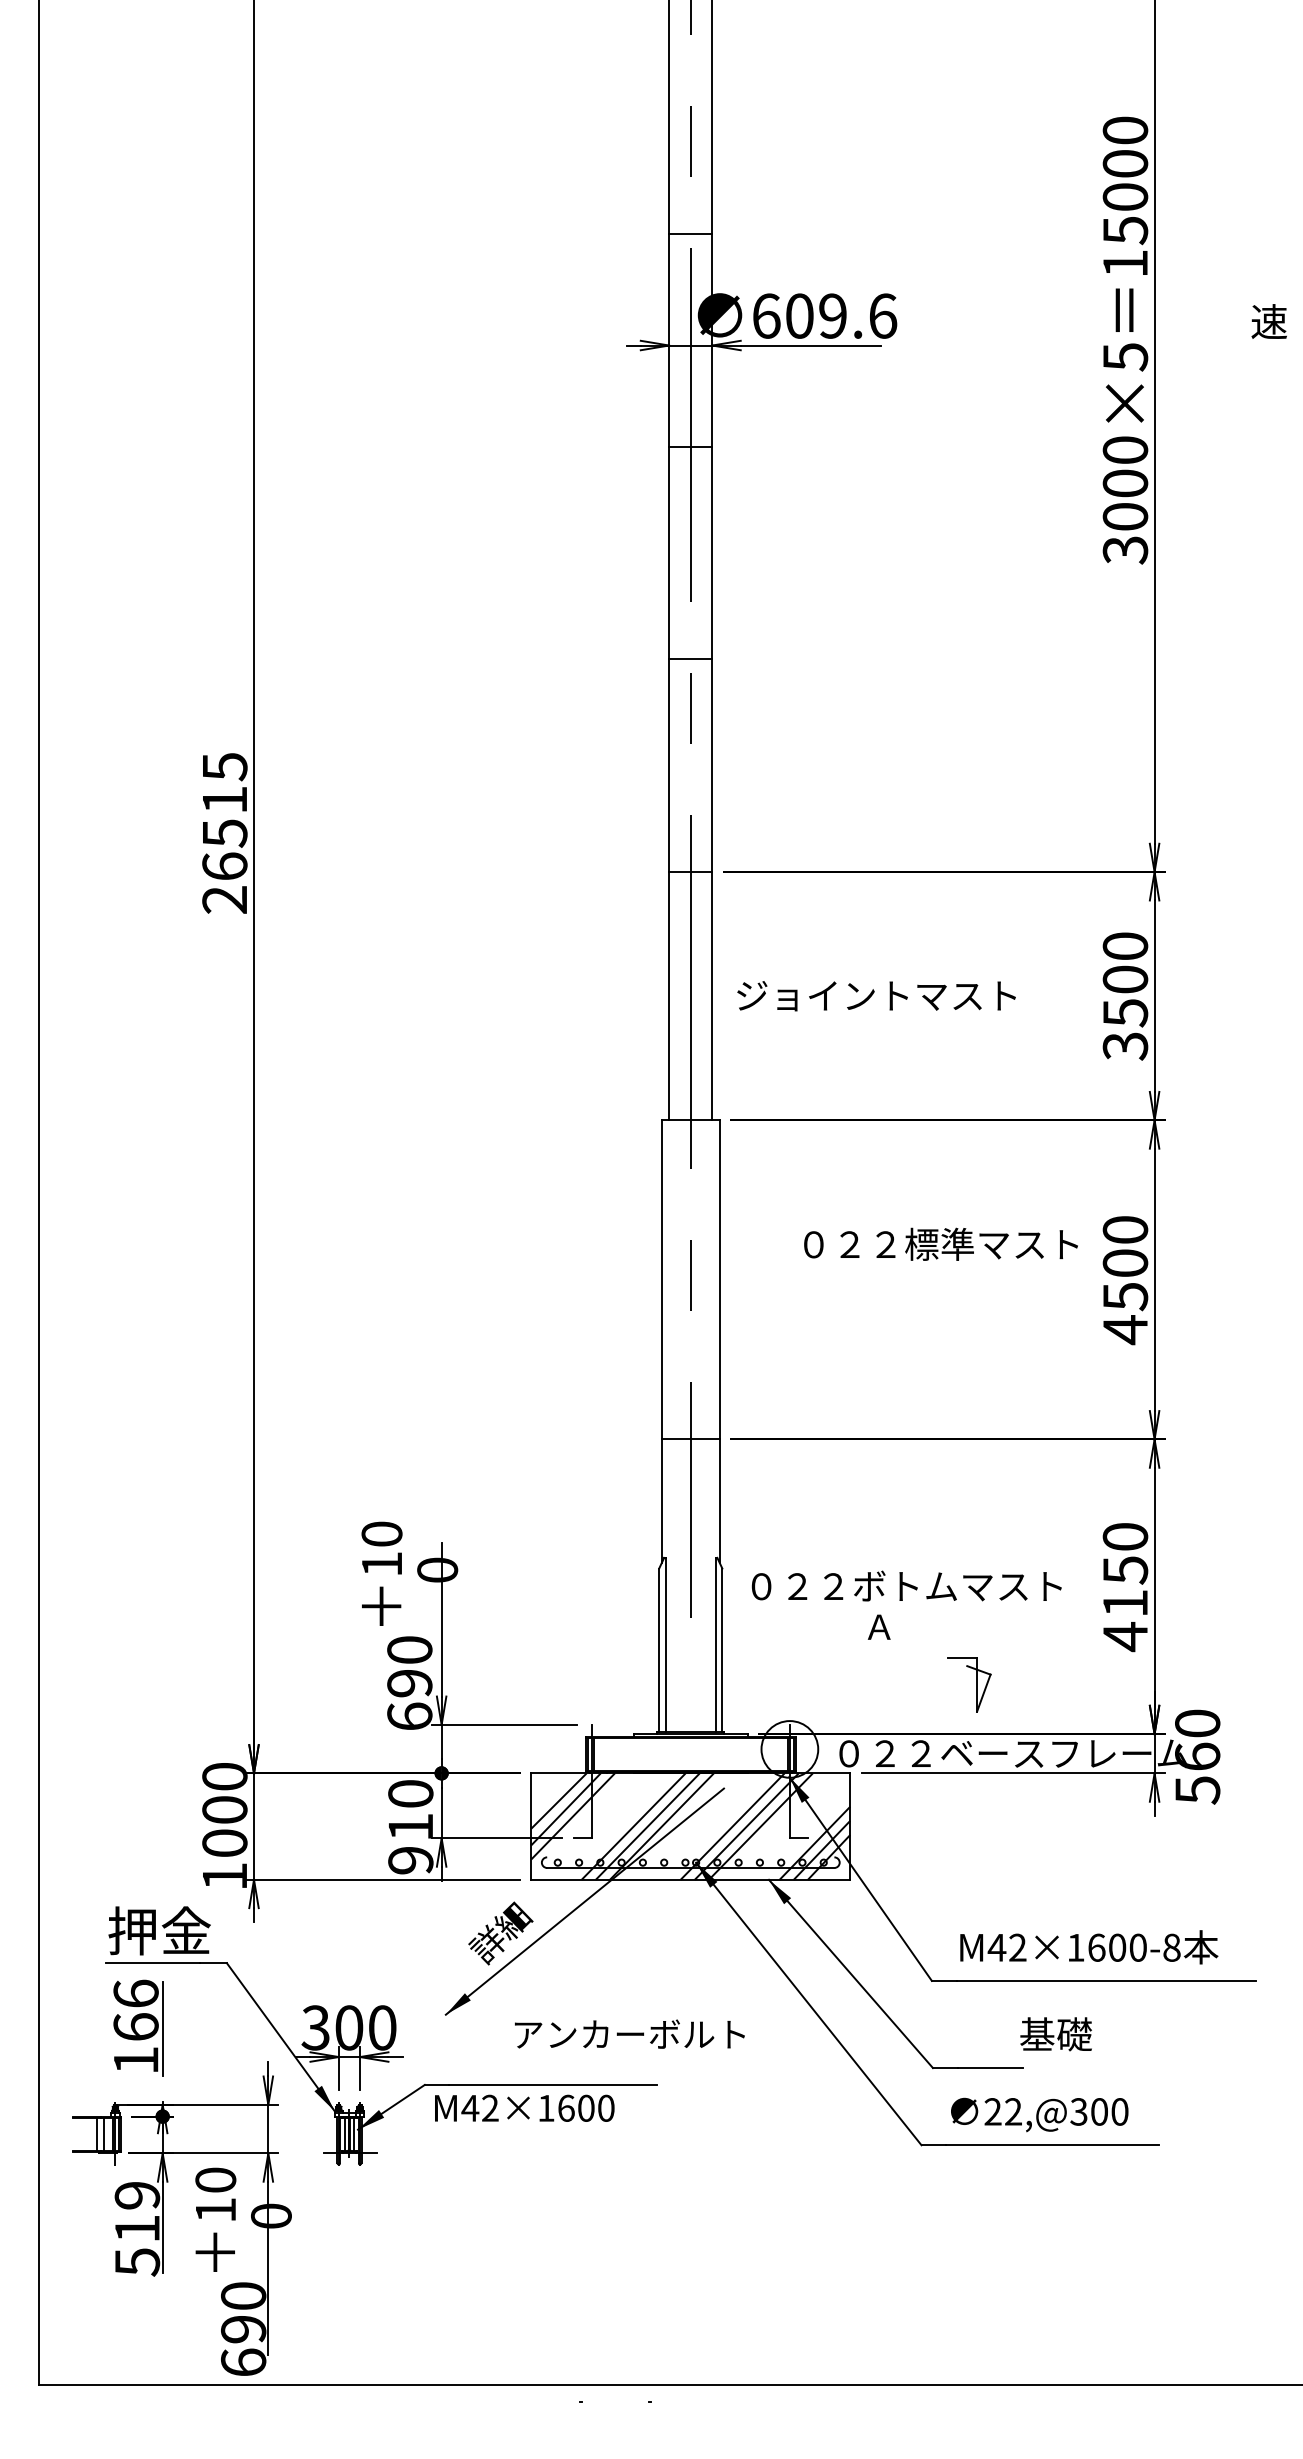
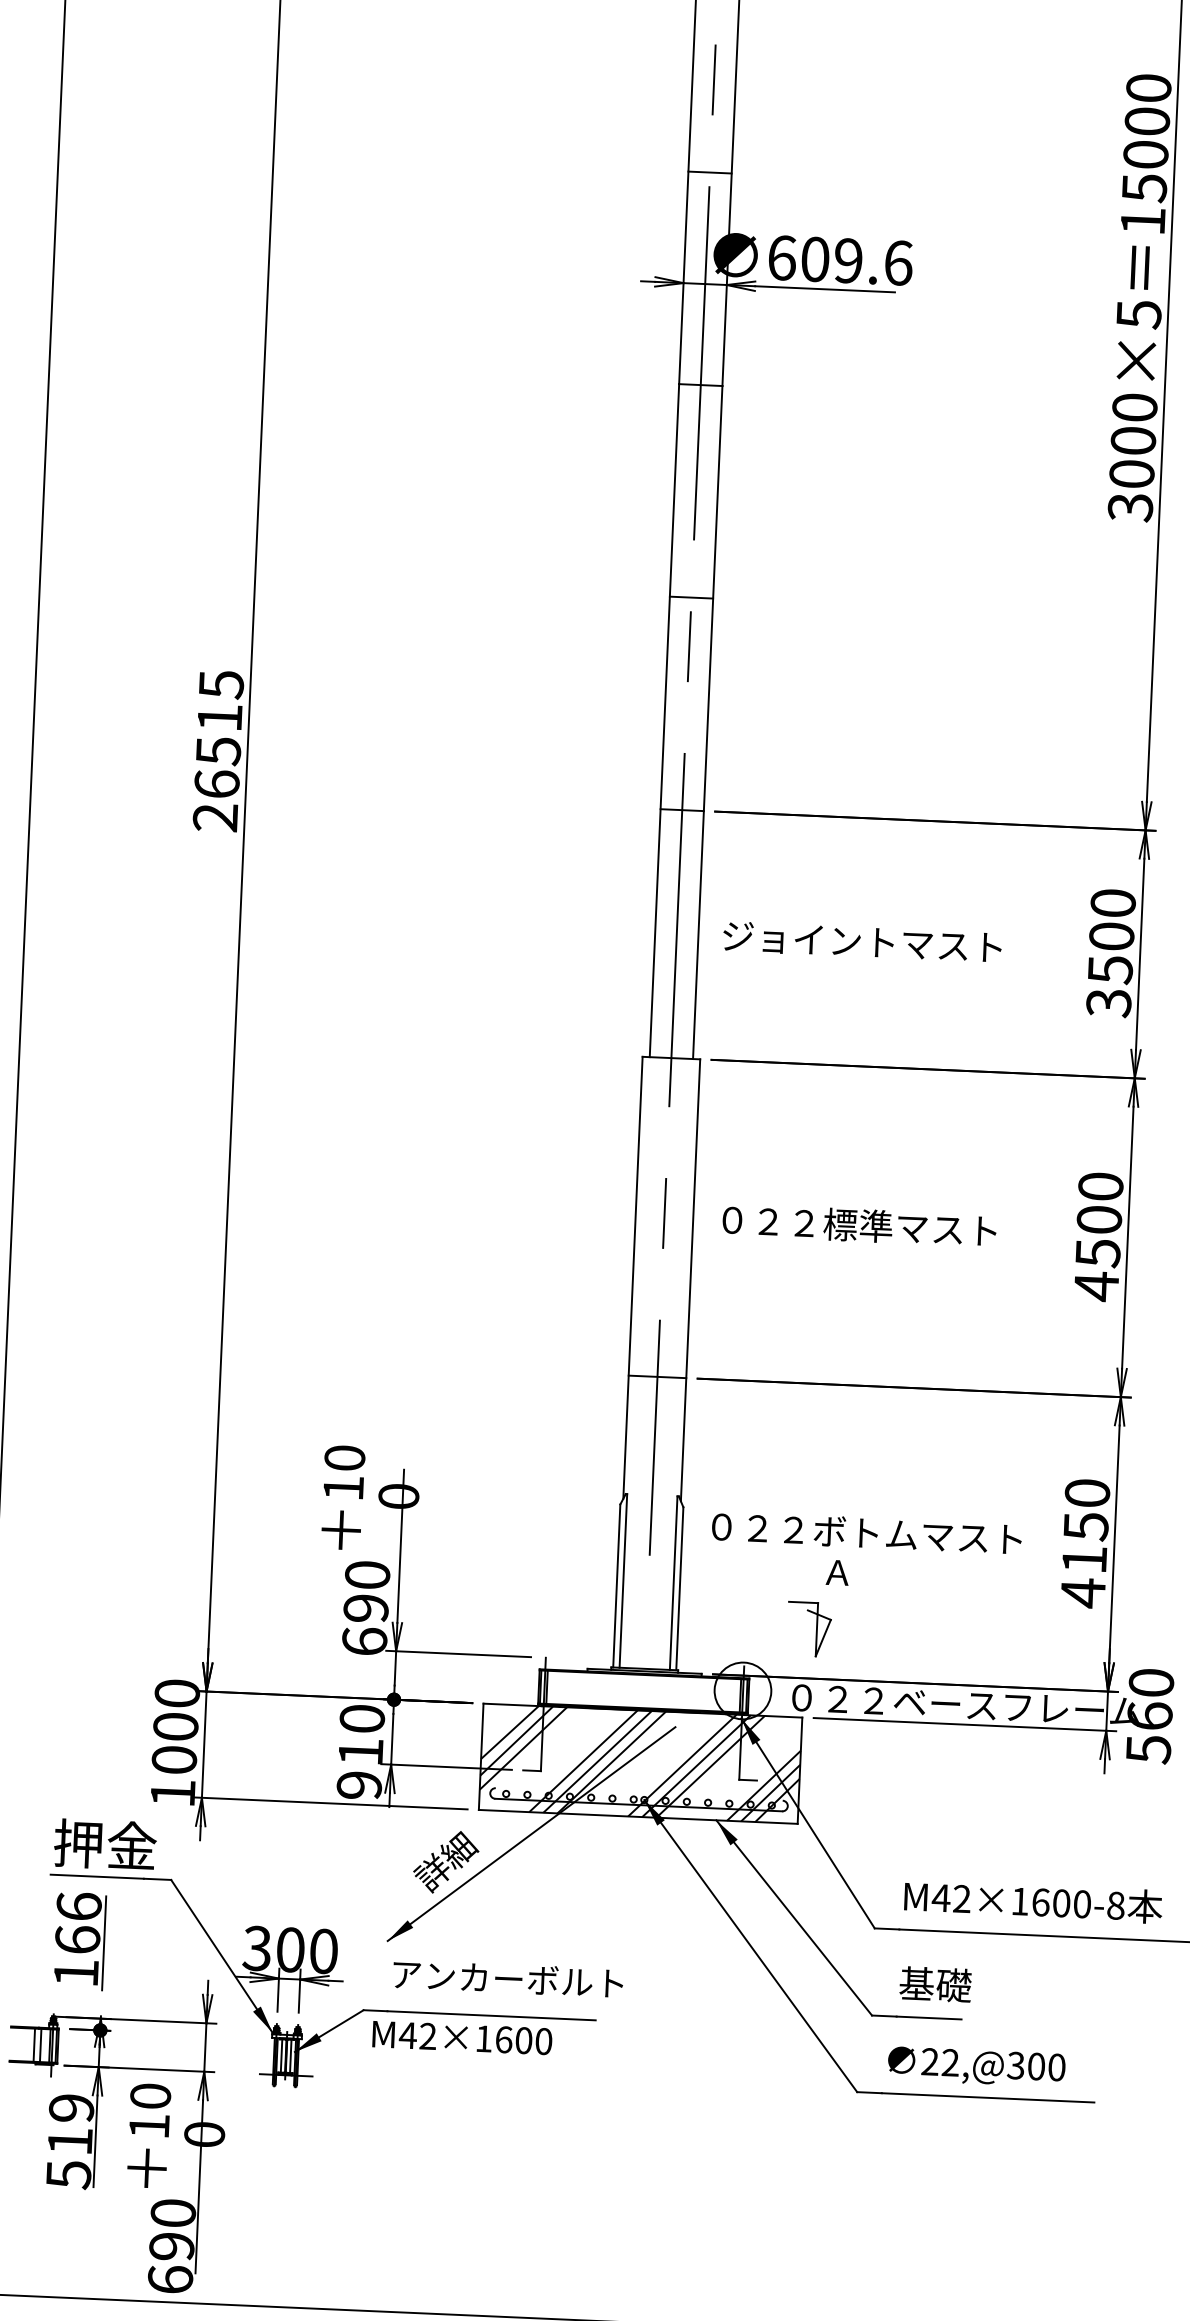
text: (940, 1243) -> (859, 1224), moved
part: (976, 1684) -> (816, 1629), moved
text: (629, 2033) -> (507, 1978), moved
text: (1055, 2034) -> (934, 1984), moved

